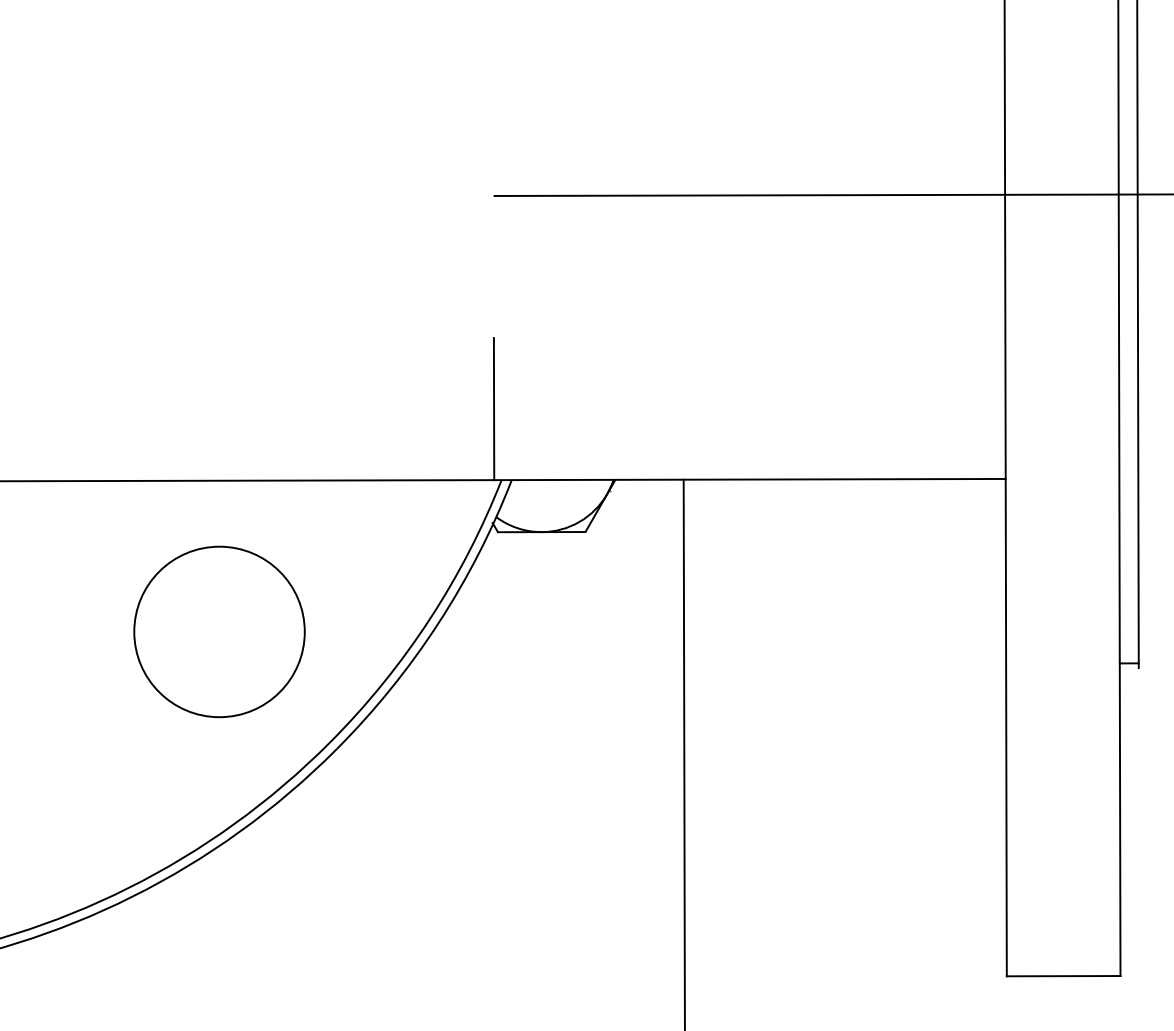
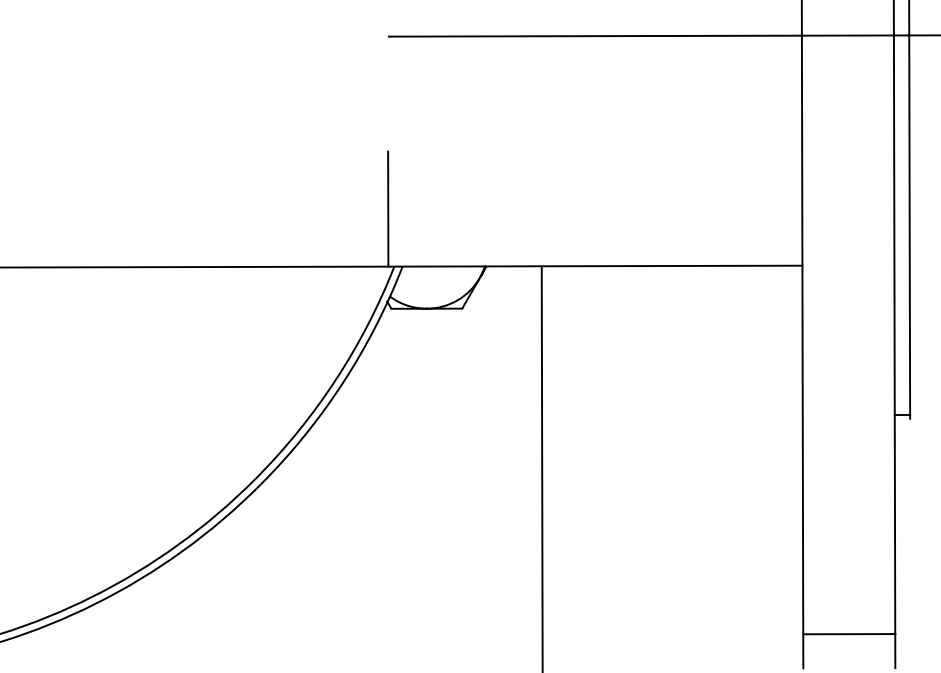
circle: (219, 631) -> (165, 389), removed
line: (1063, 976) -> (849, 634), moved

